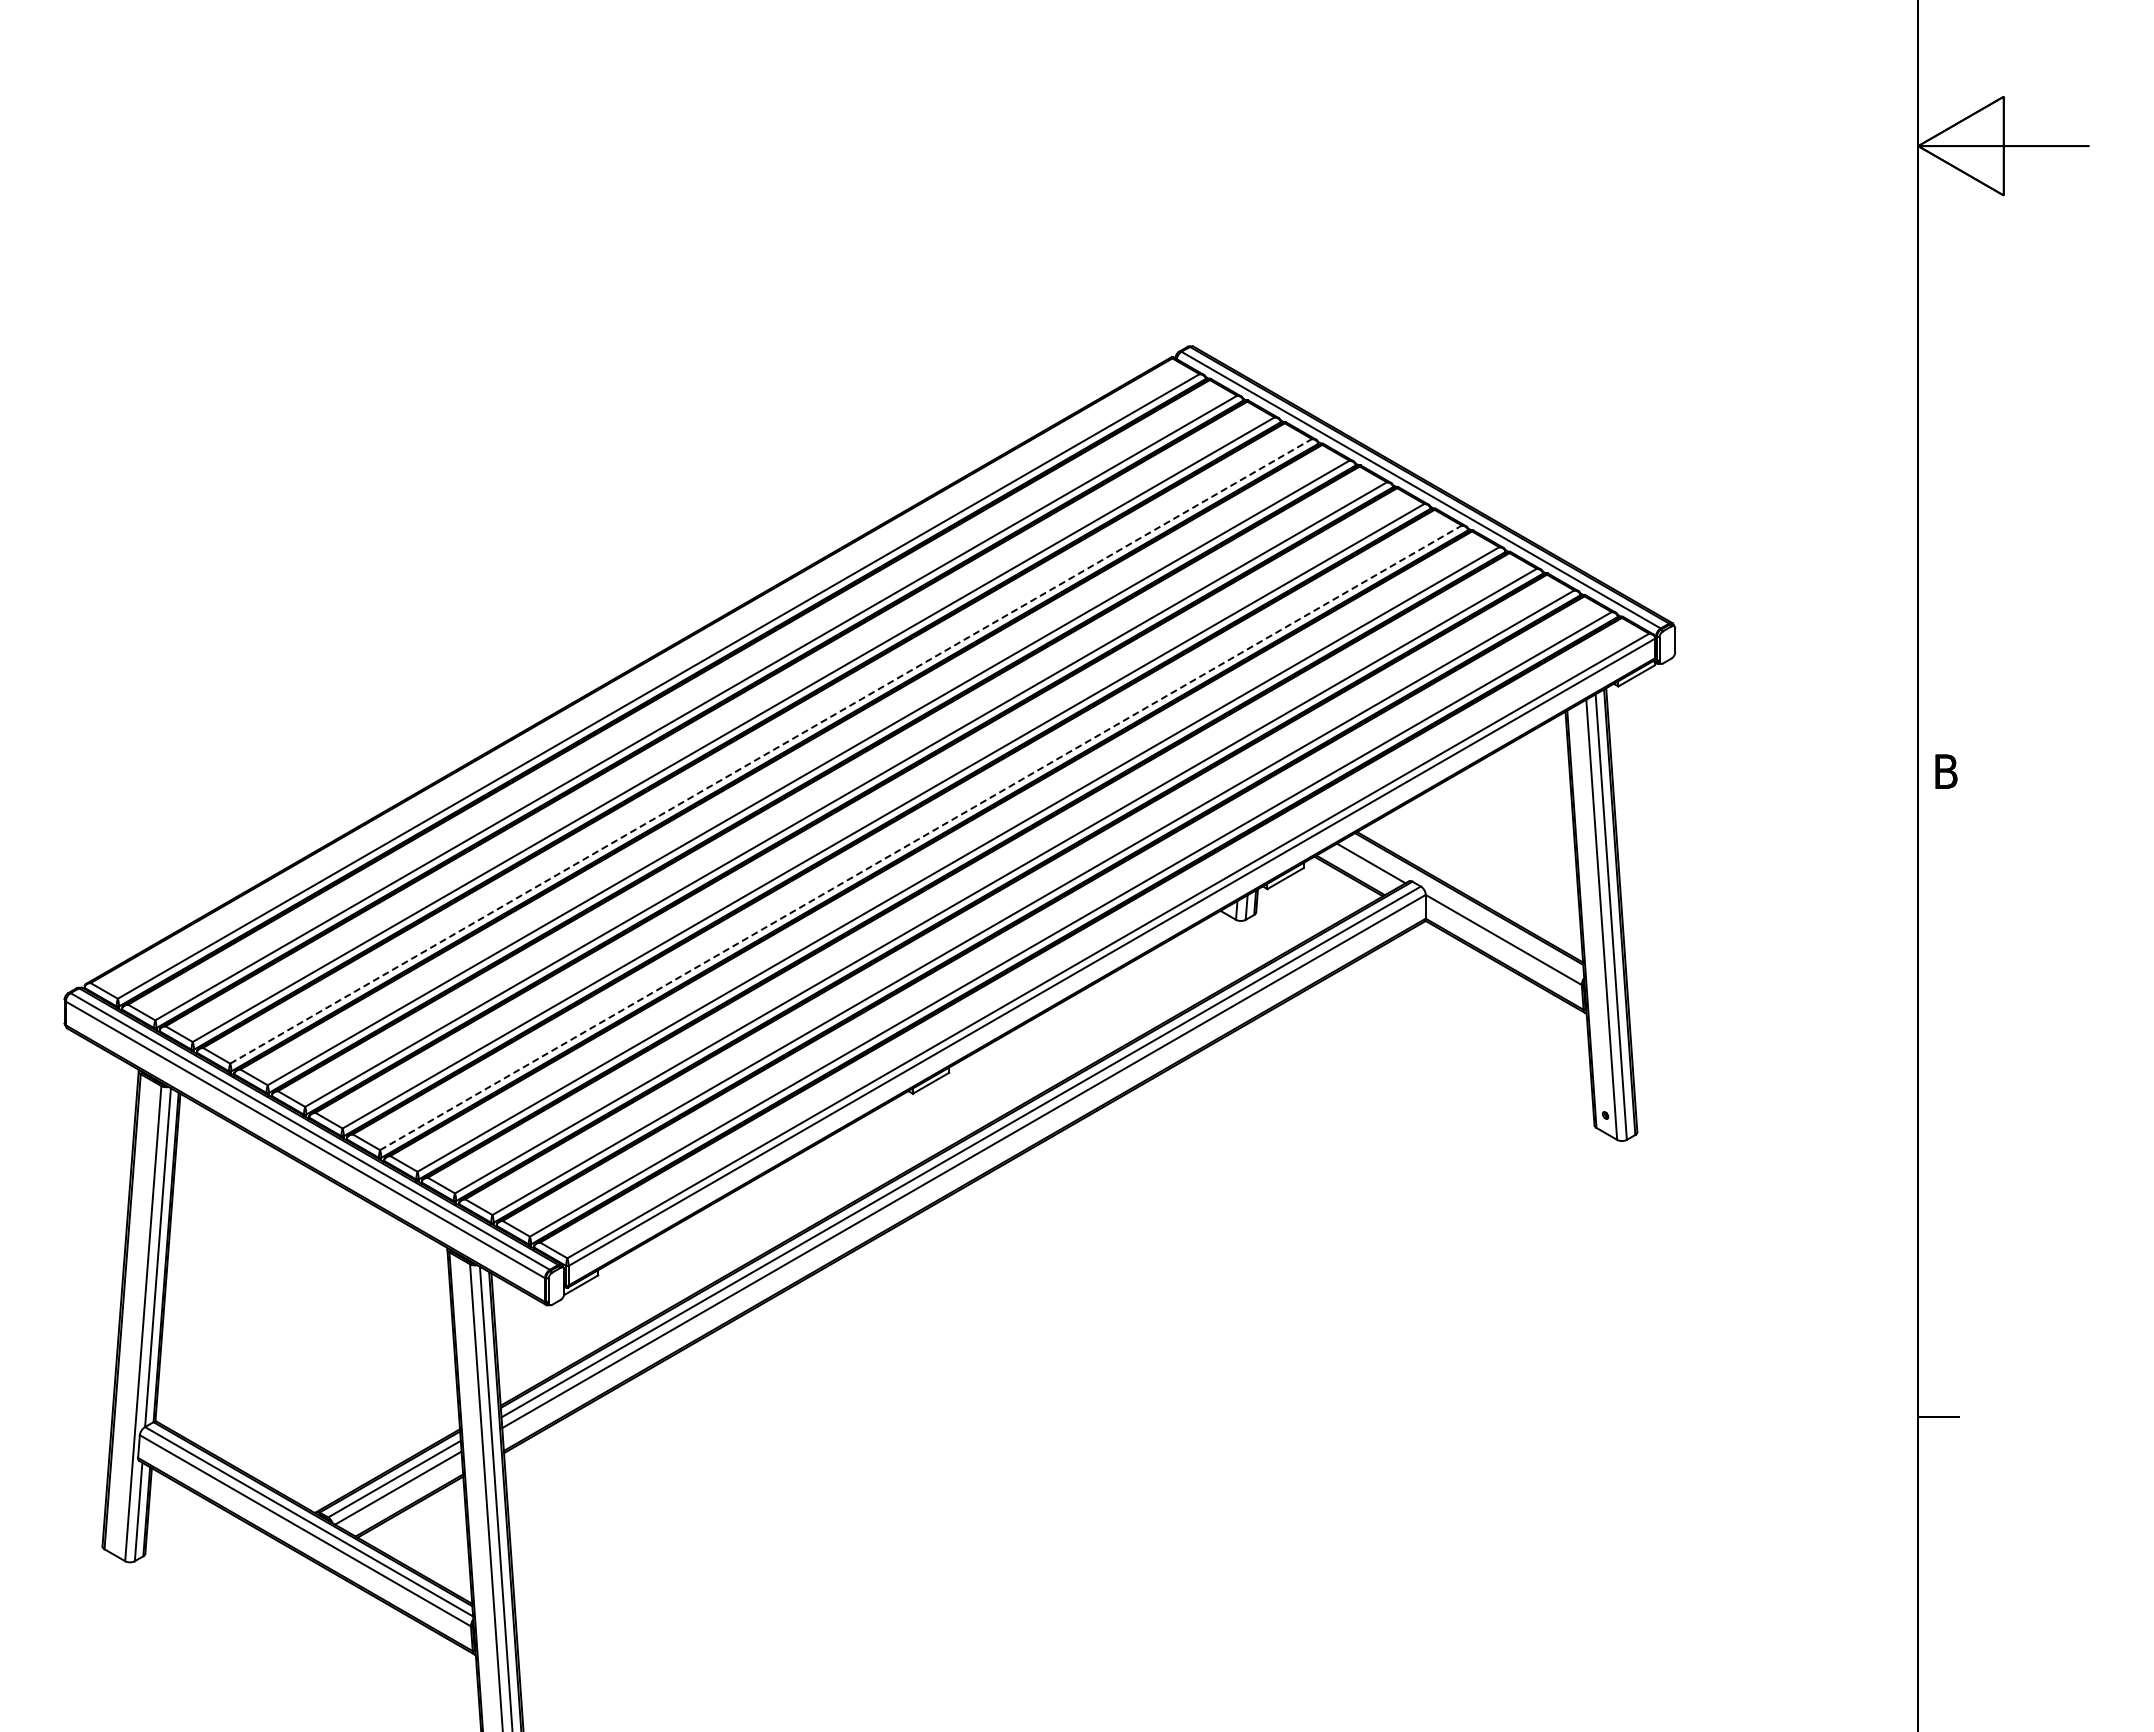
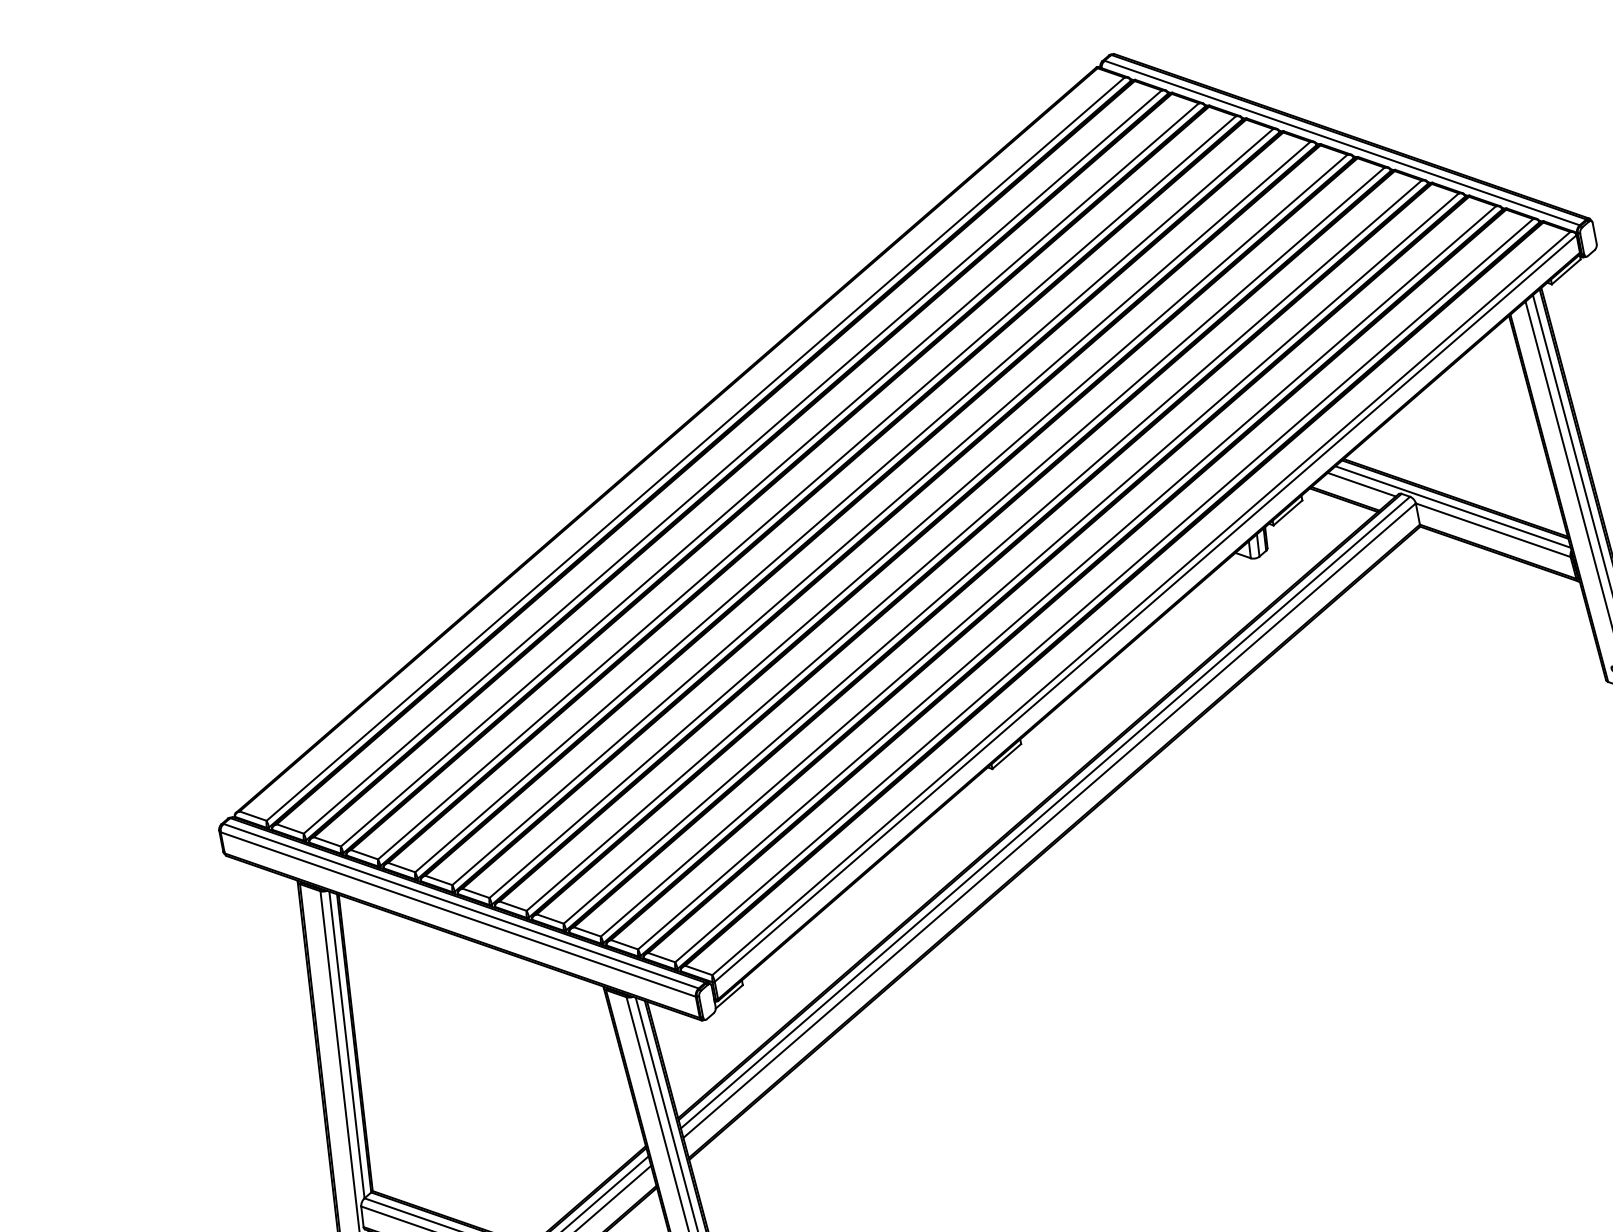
line: (771, 751) -> (807, 487), dashed -> solid
line: (921, 837) -> (956, 538), dashed -> solid
line: (1464, 906) -> (1452, 507), added

